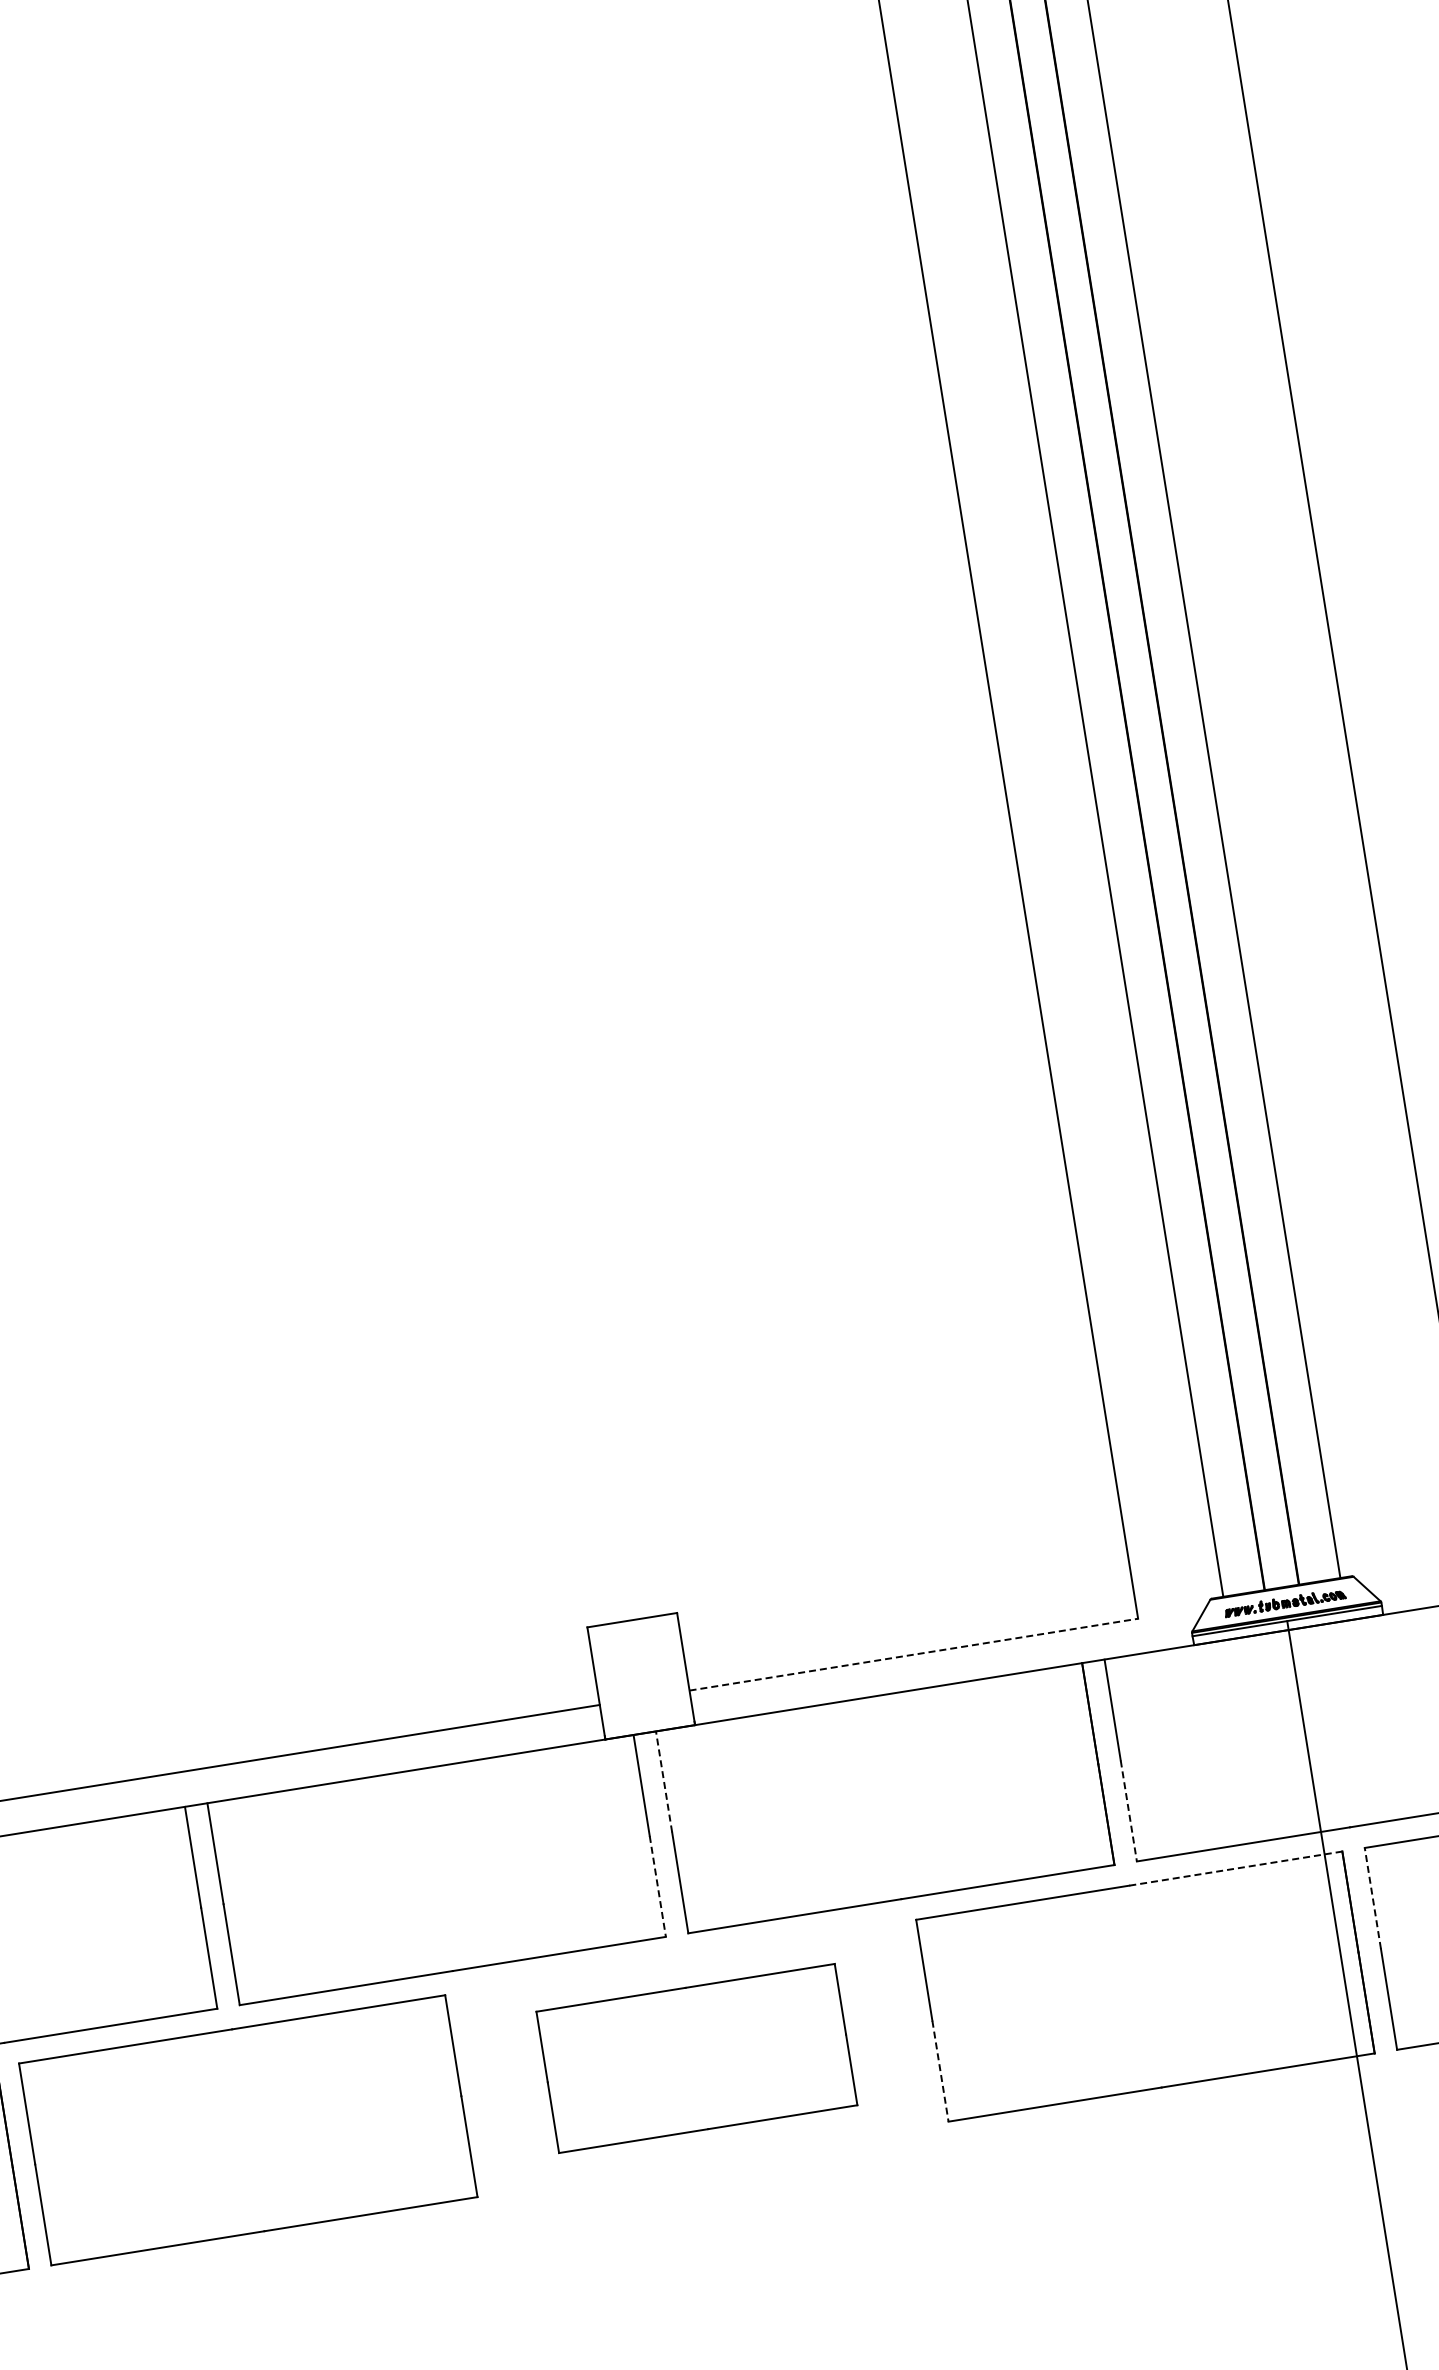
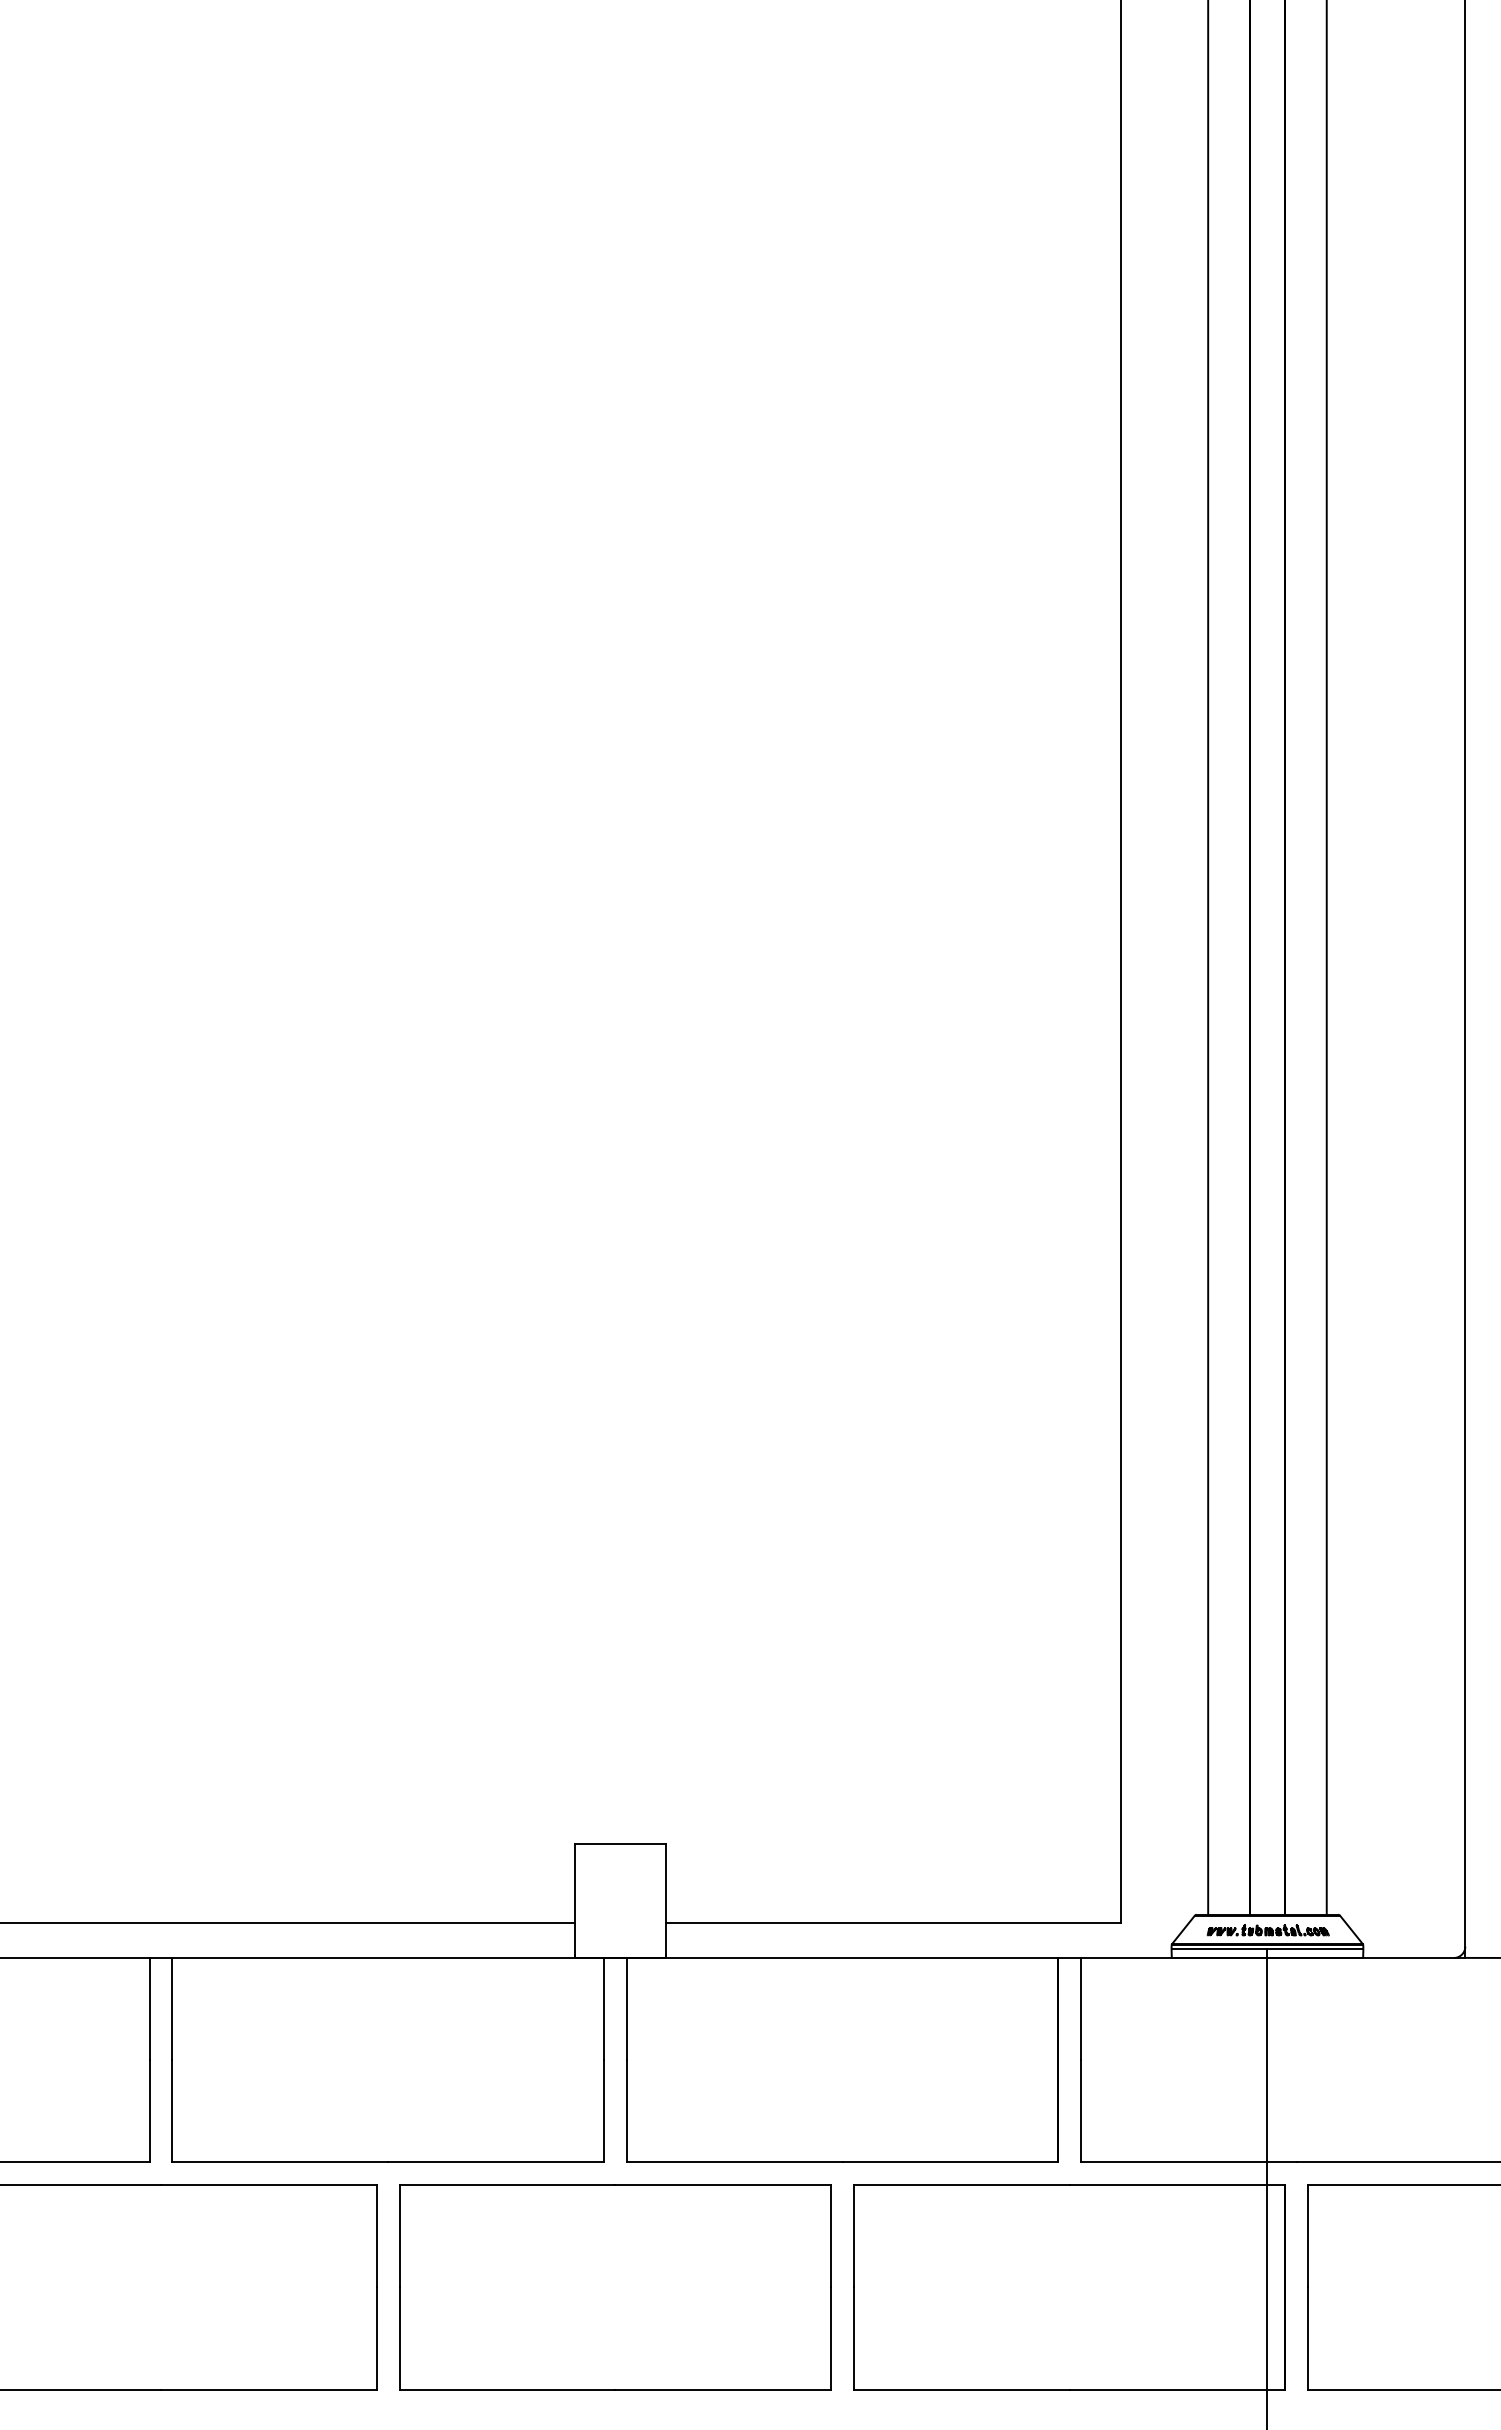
line: (913, 1654) -> (893, 1922), dashed -> solid
line: (663, 1781) -> (626, 2008), dashed -> solid
line: (1129, 1811) -> (1081, 2111), dashed -> solid
line: (1235, 1869) -> (1177, 2185), dashed -> solid
line: (657, 1886) -> (603, 2111), dashed -> solid
line: (1373, 1897) -> (1308, 2235), dashed -> solid
part: (697, 2058) -> (615, 2287), size x1.43
line: (940, 2071) -> (853, 2338), dashed -> solid

